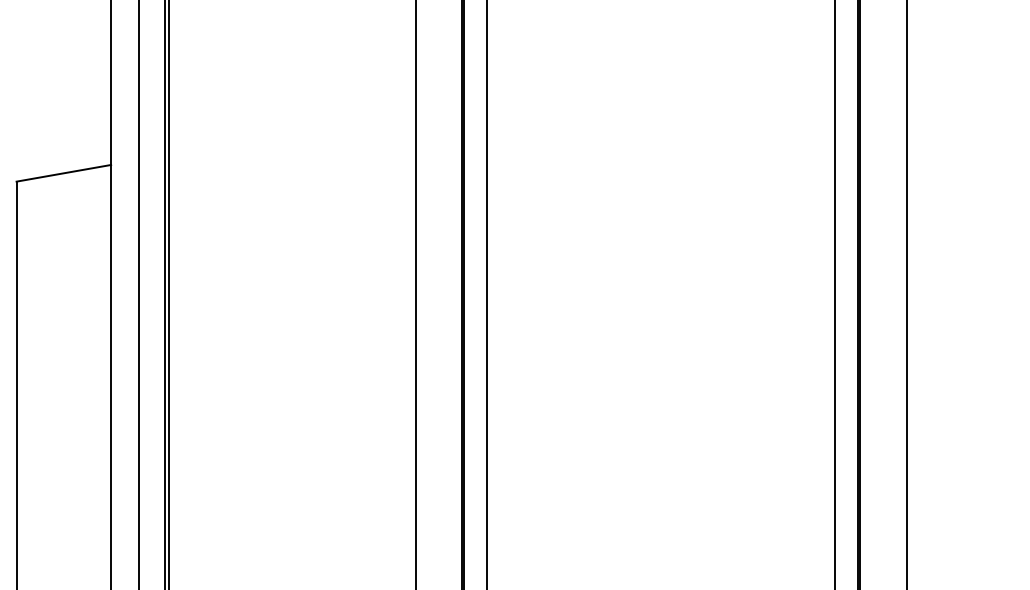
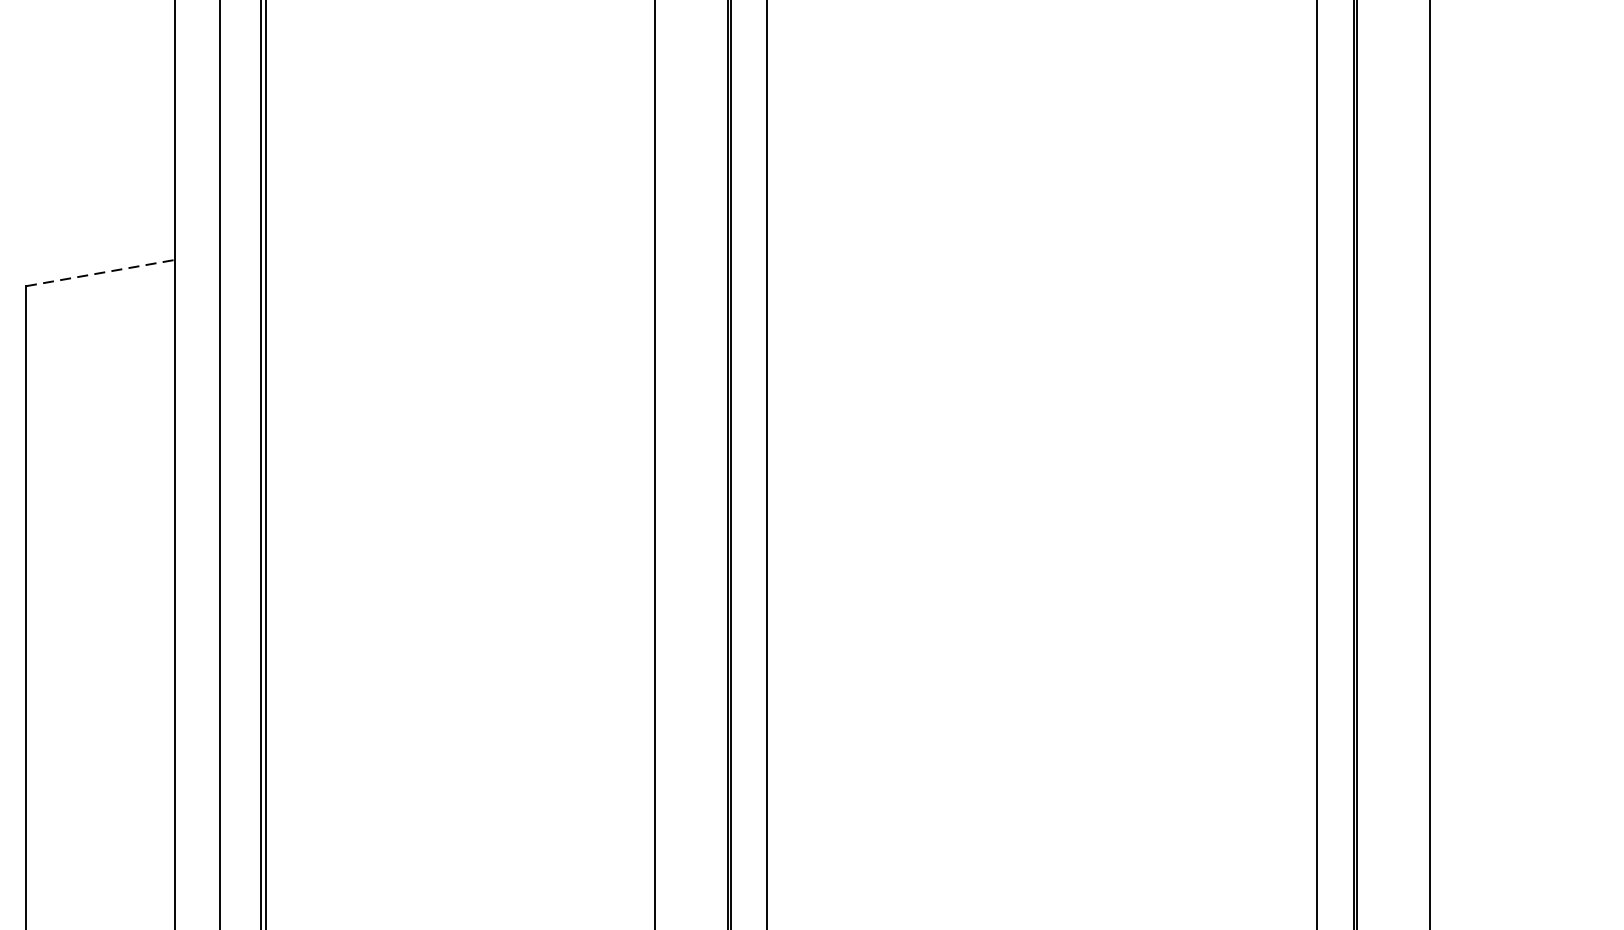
line: (63, 173) -> (99, 273), solid -> dashed

